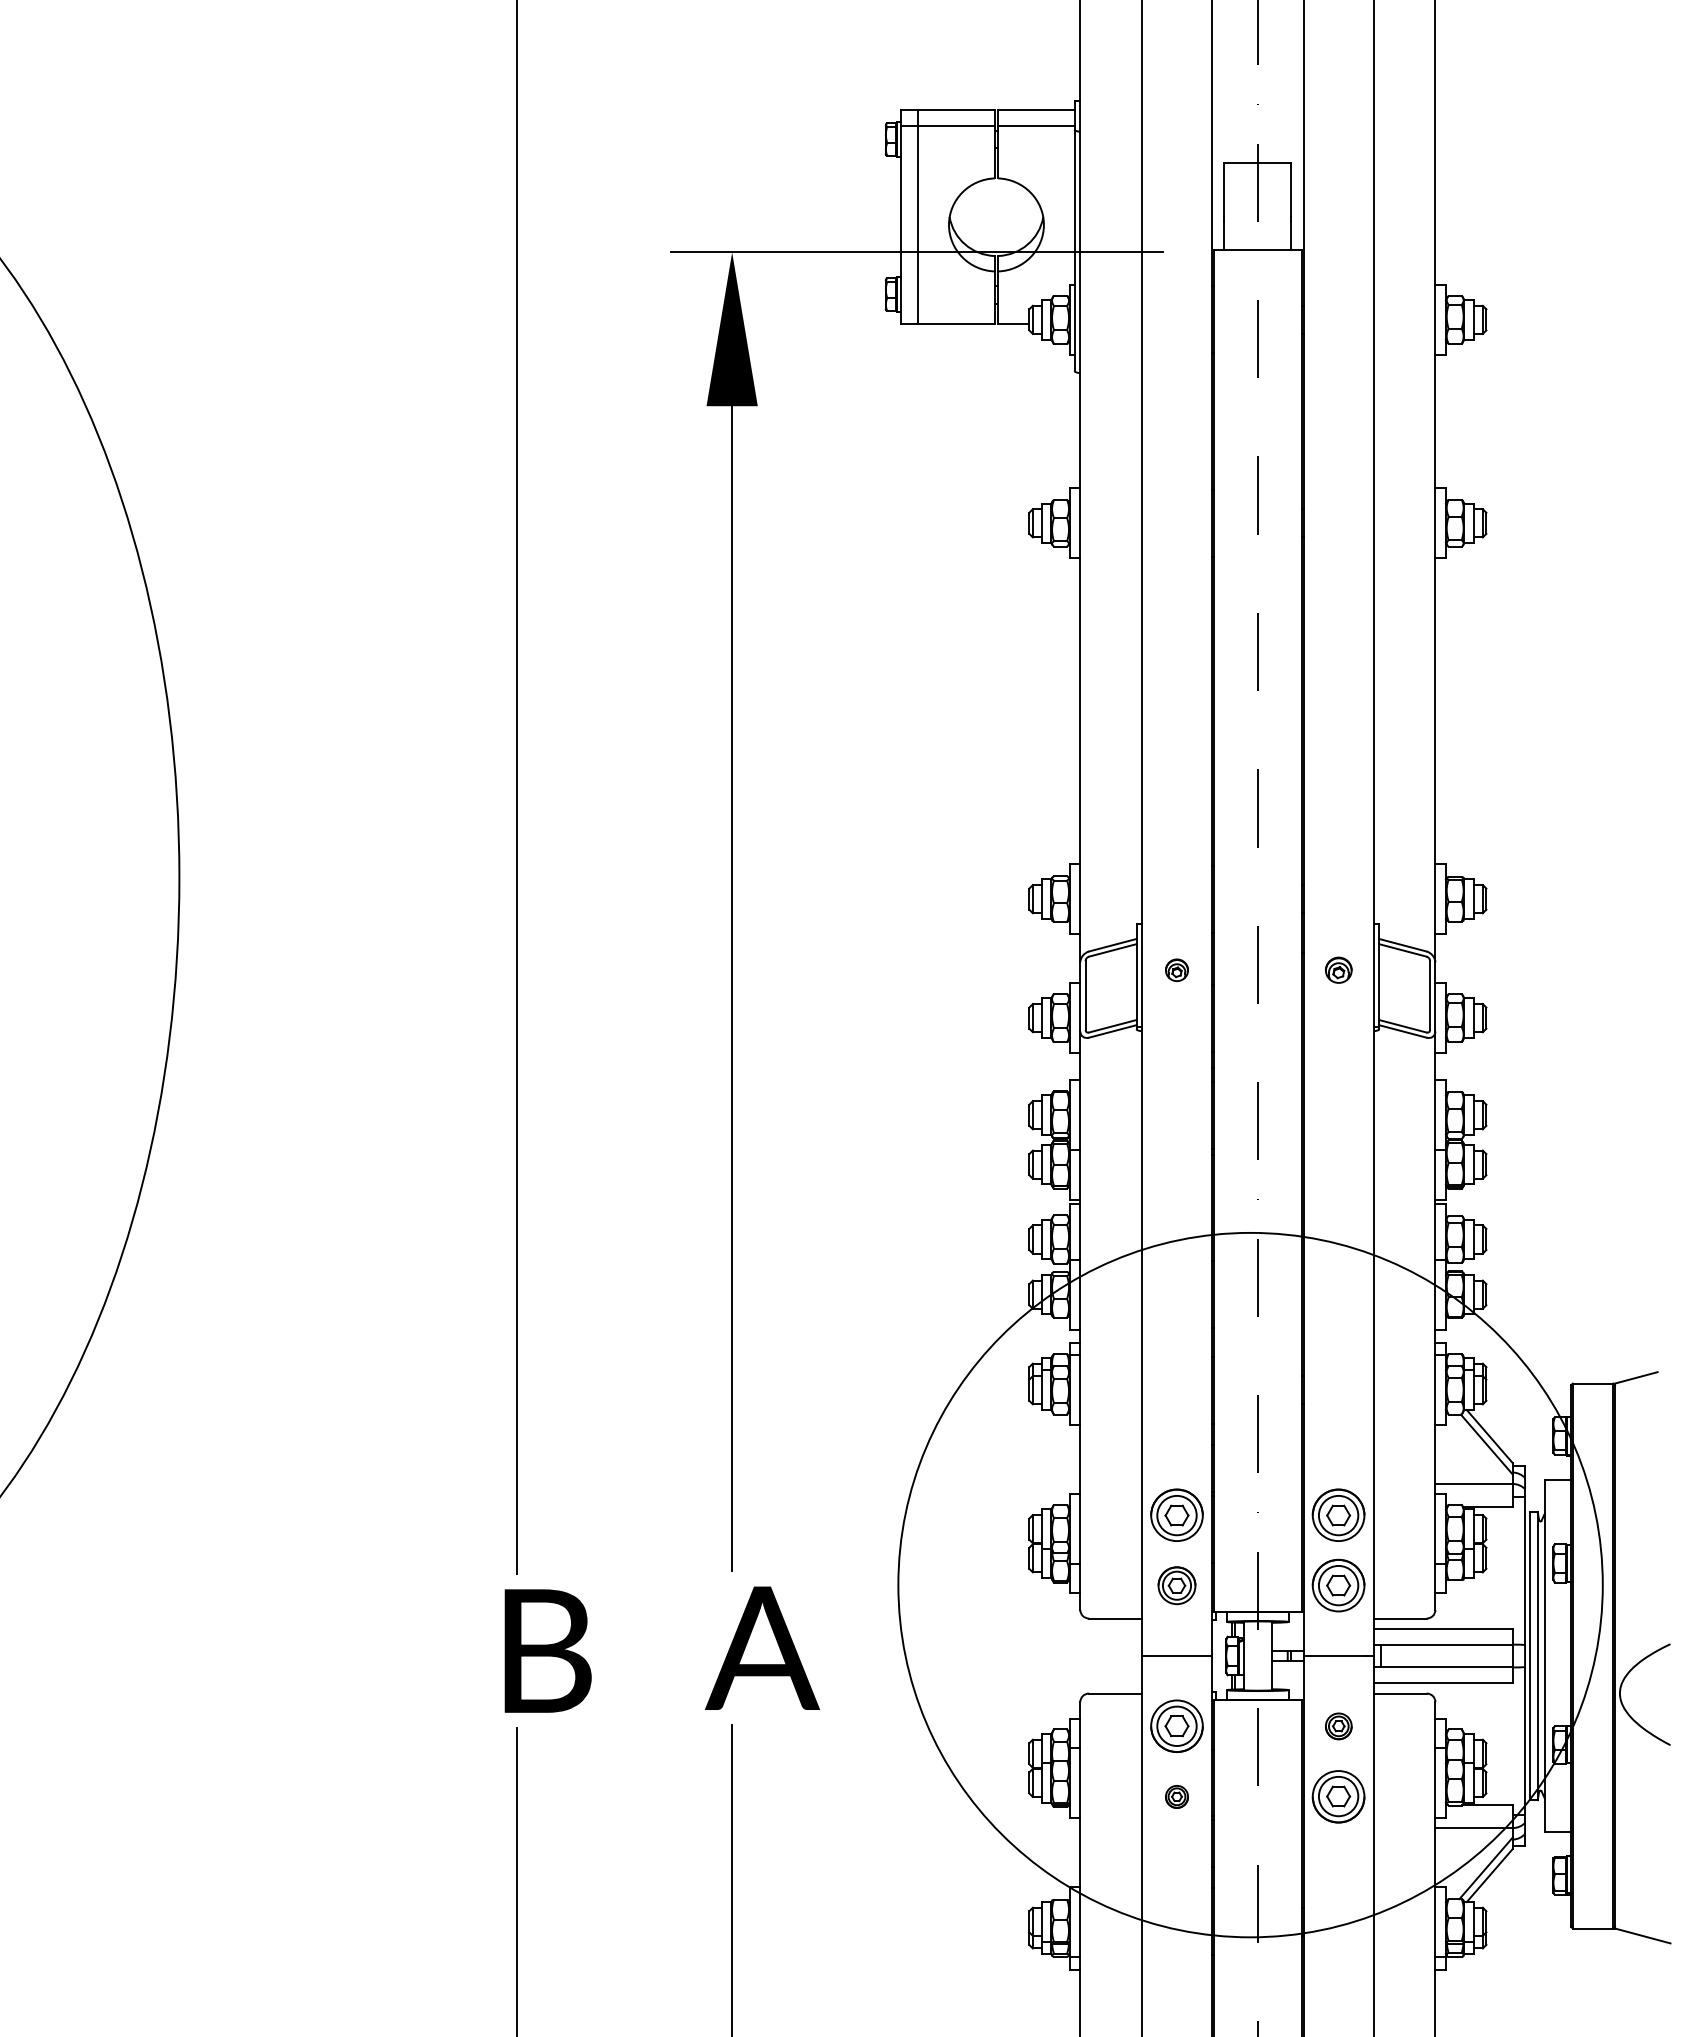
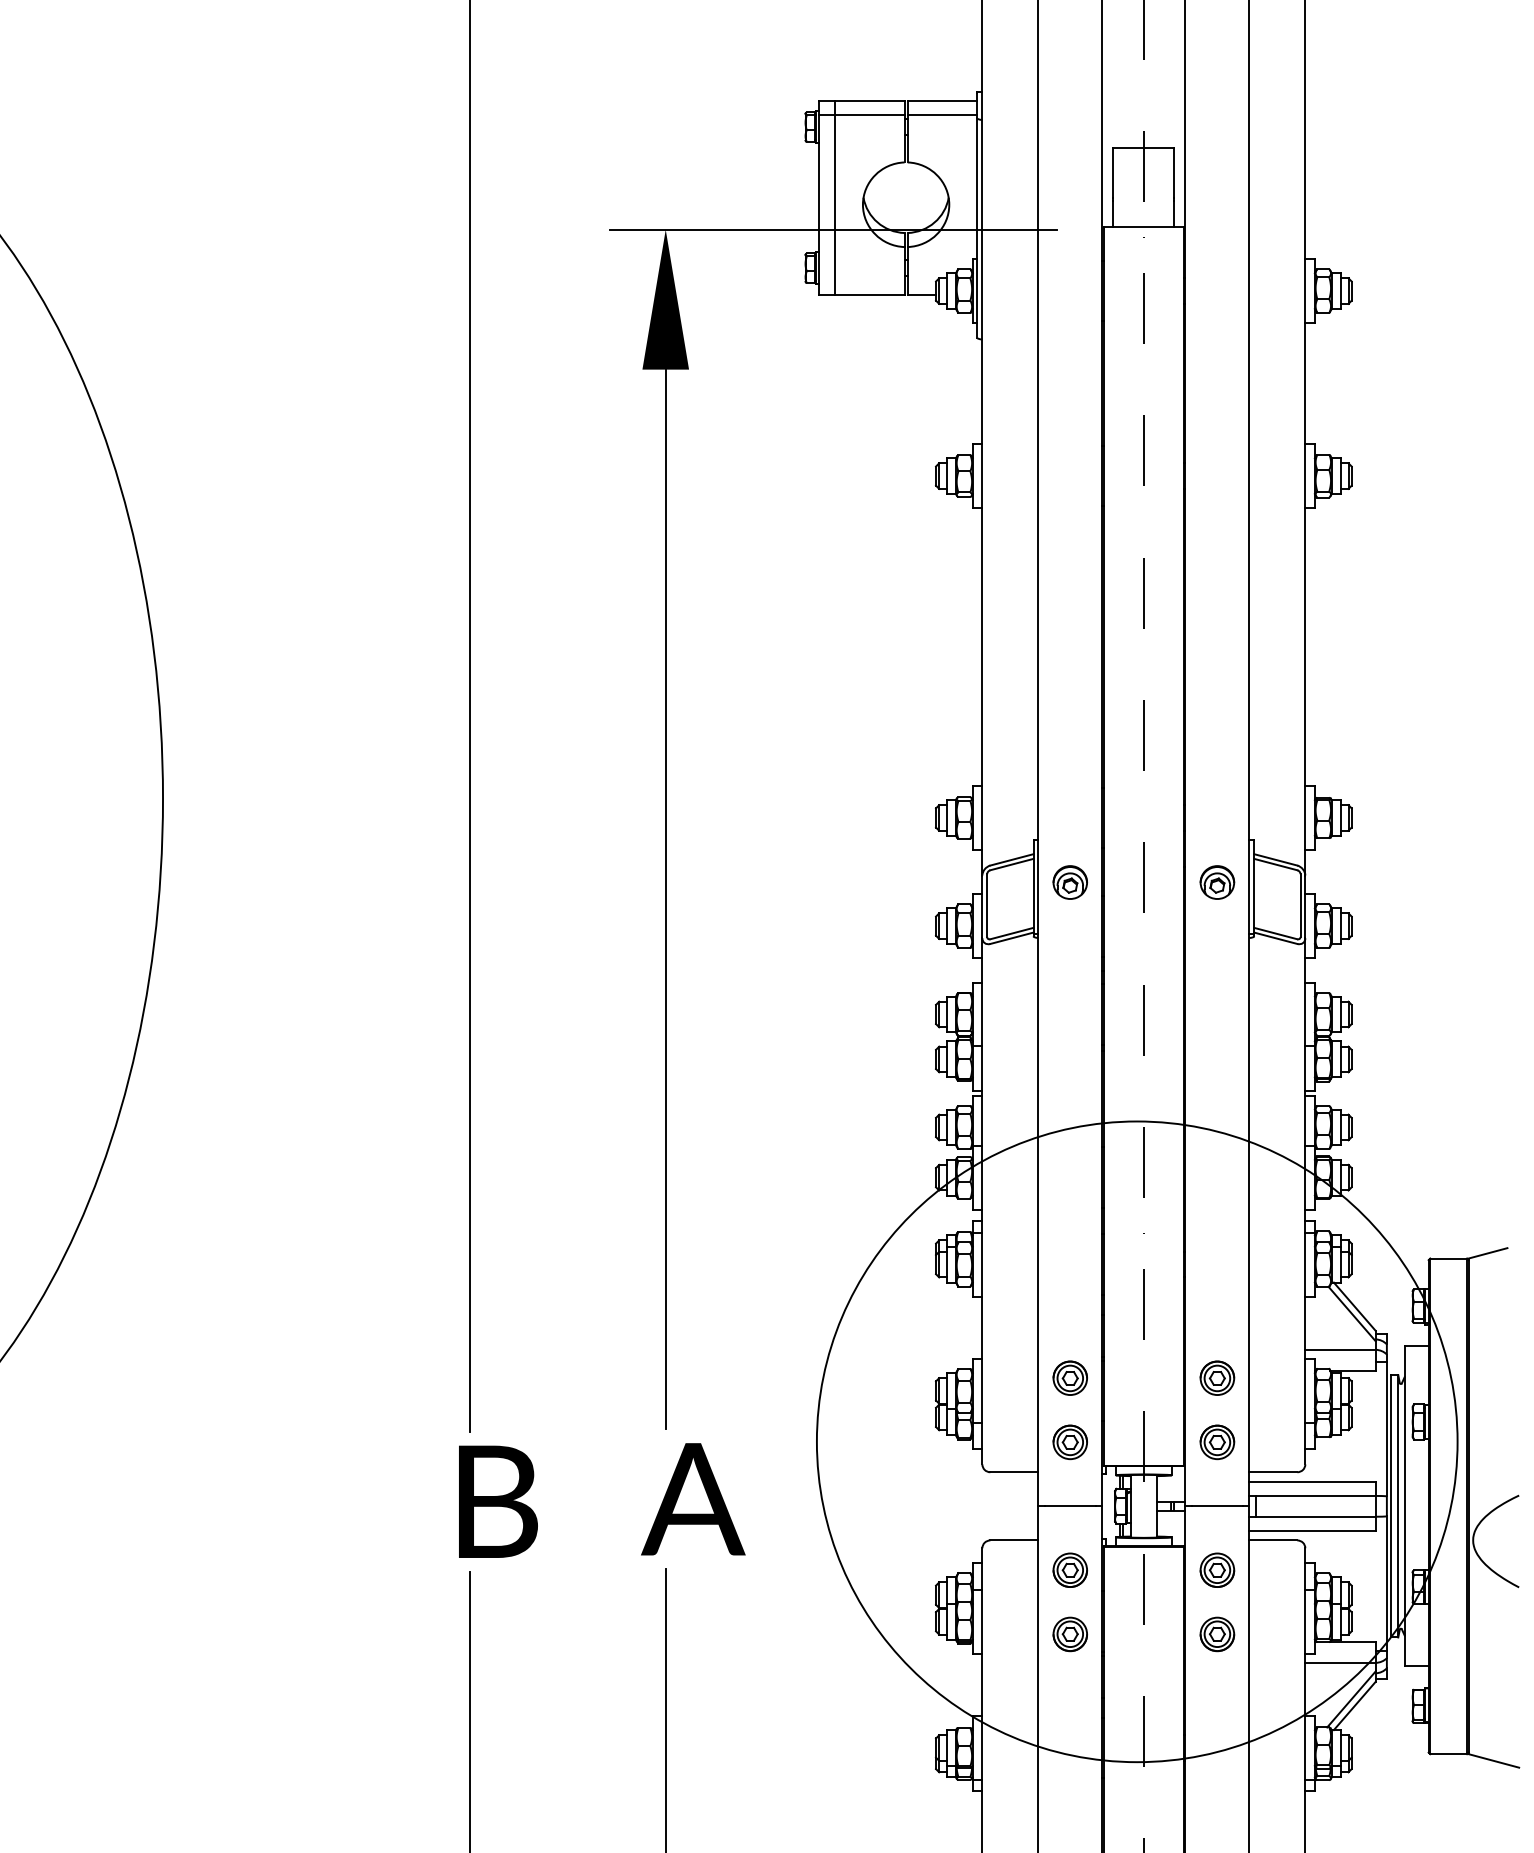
part: (1176, 970) -> (1069, 882), size x1.67
part: (1338, 970) -> (1217, 882), size x1.43
part: (1176, 1514) -> (1069, 1377), size x0.71
part: (1338, 1514) -> (1217, 1377), size x0.71
part: (1338, 1585) -> (1217, 1442), size x0.71
part: (1176, 1726) -> (1069, 1570), size x0.71
part: (1338, 1726) -> (1217, 1570), size x1.43
part: (1176, 1796) -> (1069, 1634), size x1.67
part: (1338, 1796) -> (1217, 1634), size x0.71

